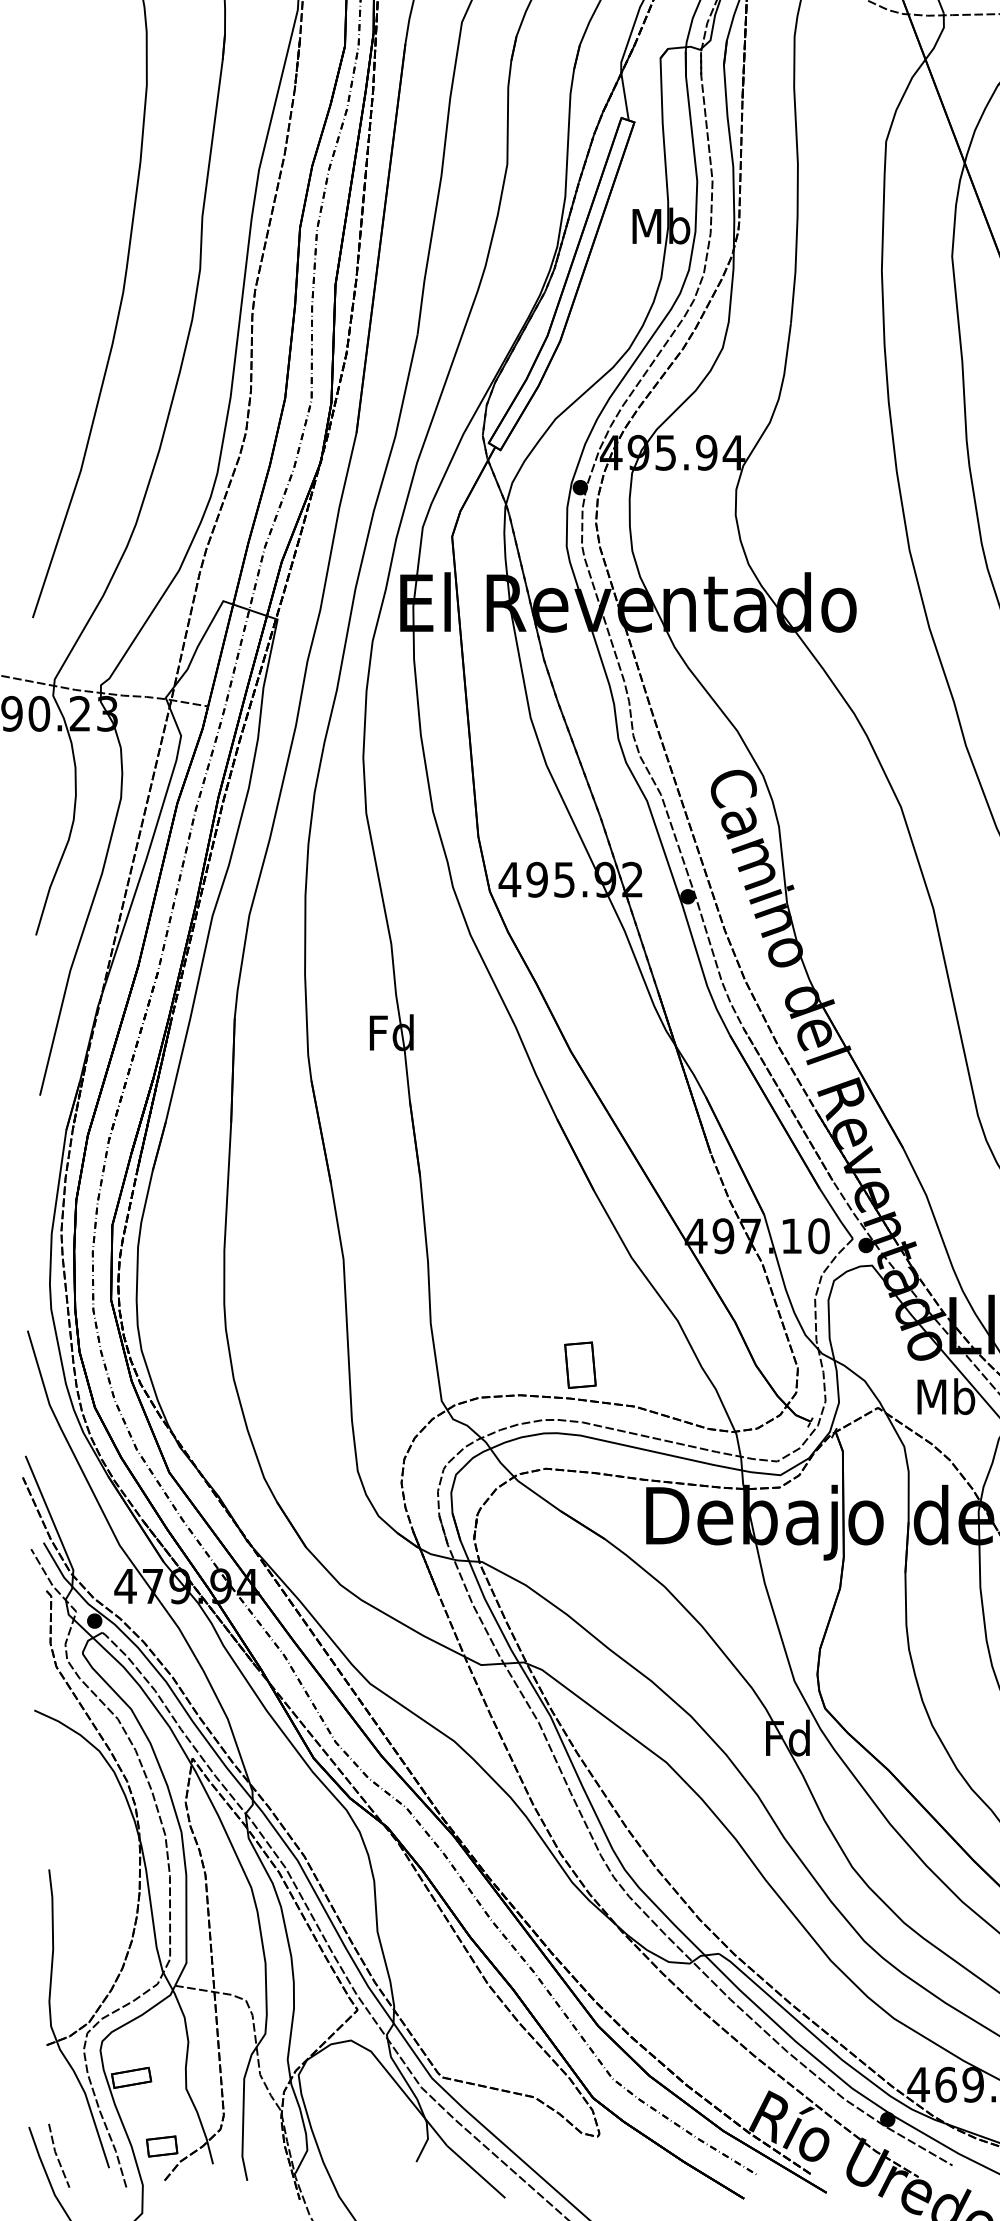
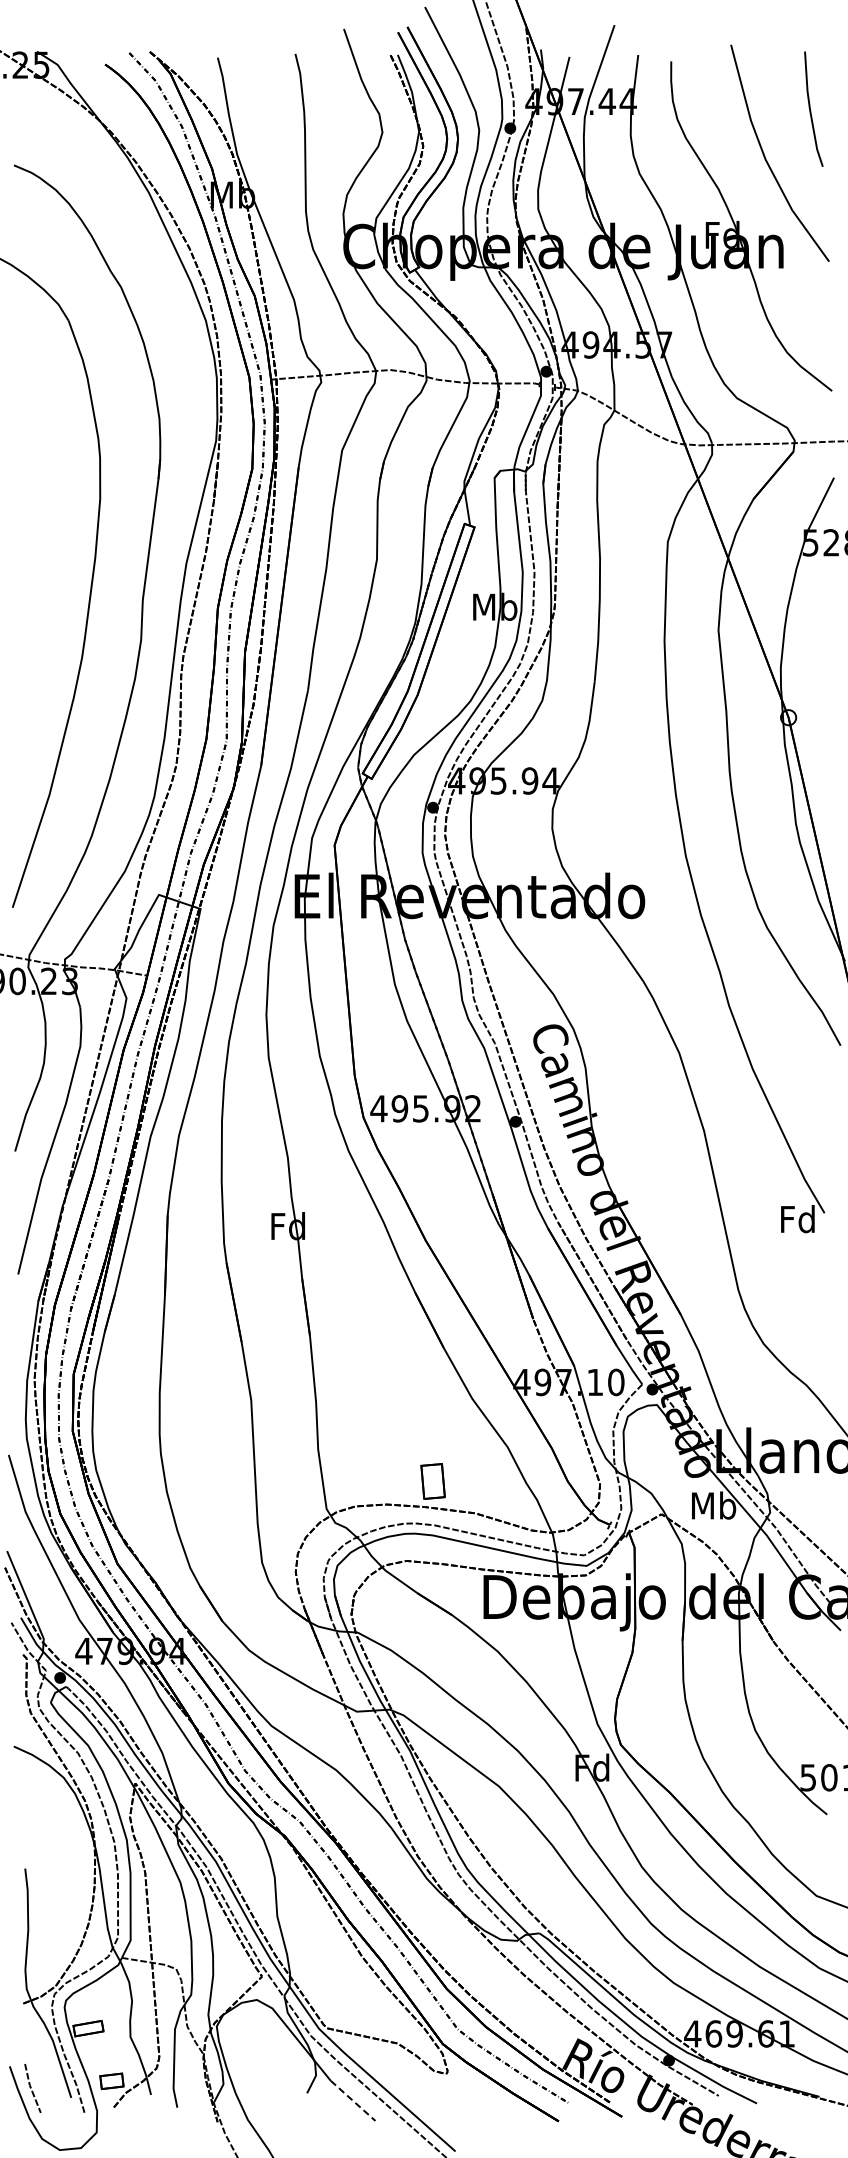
line: (476, 2172) -> (353, 2101), solid -> dashed

